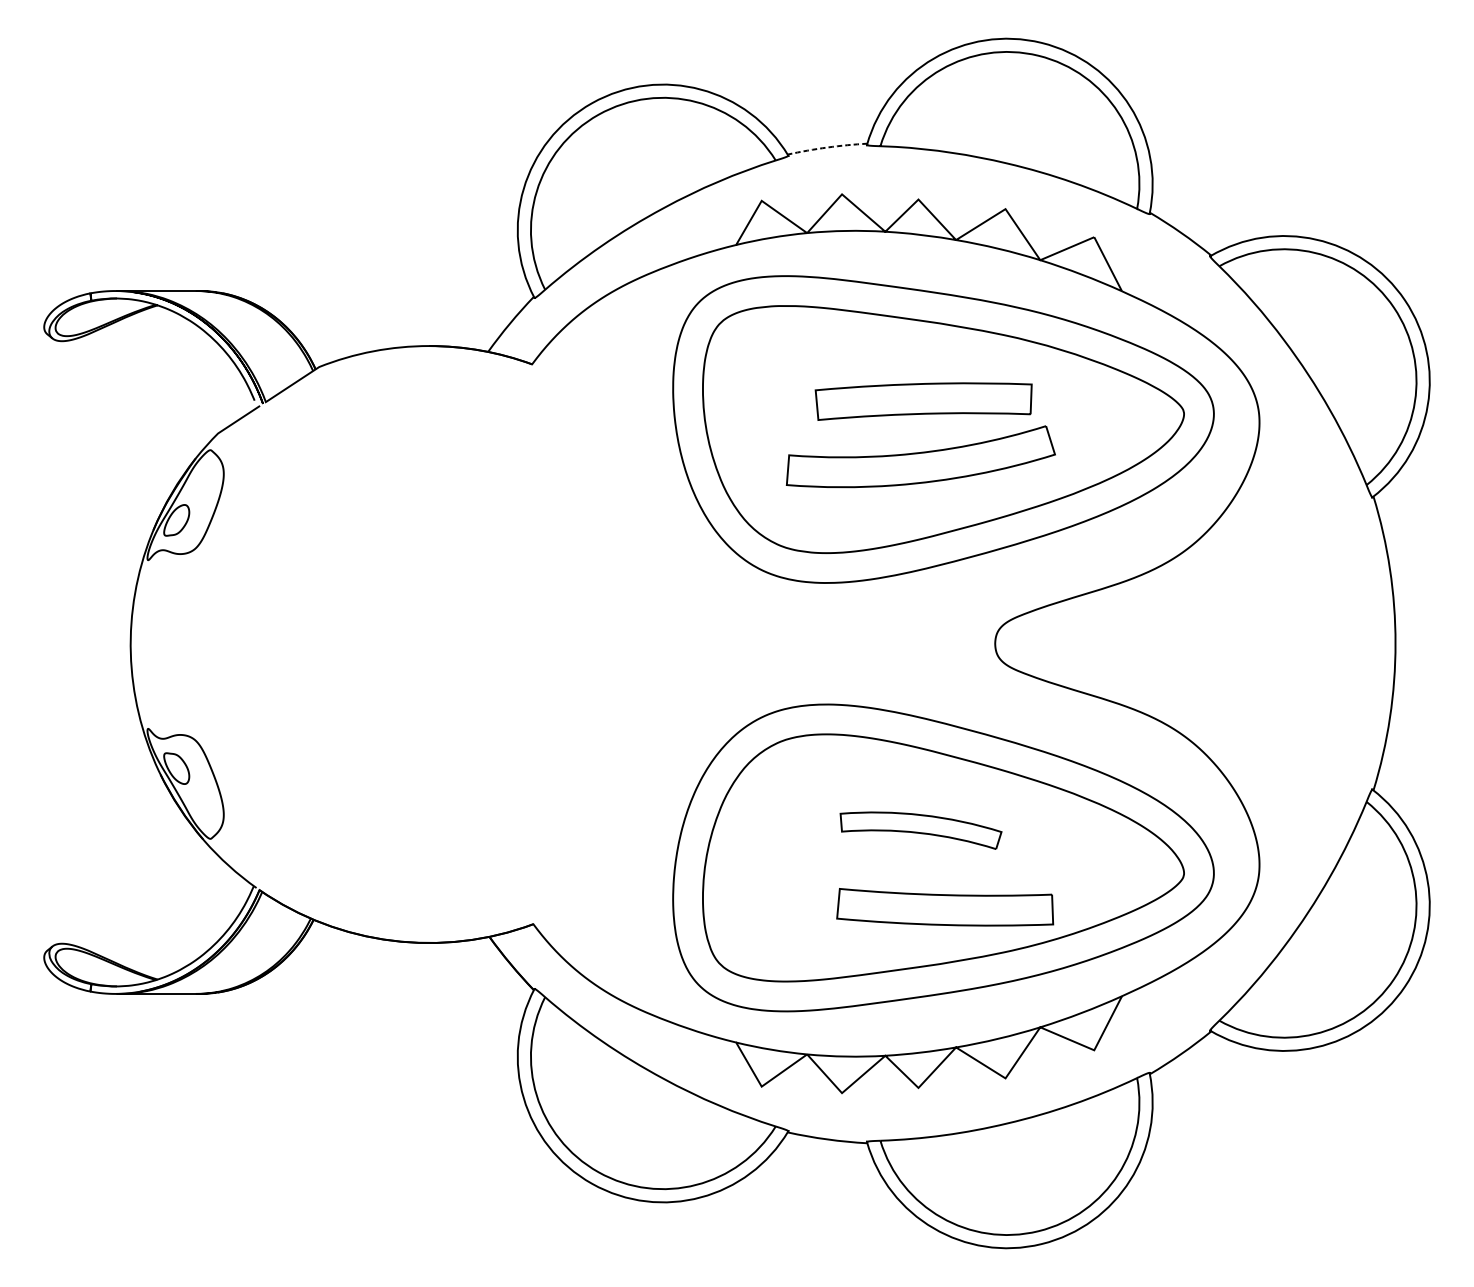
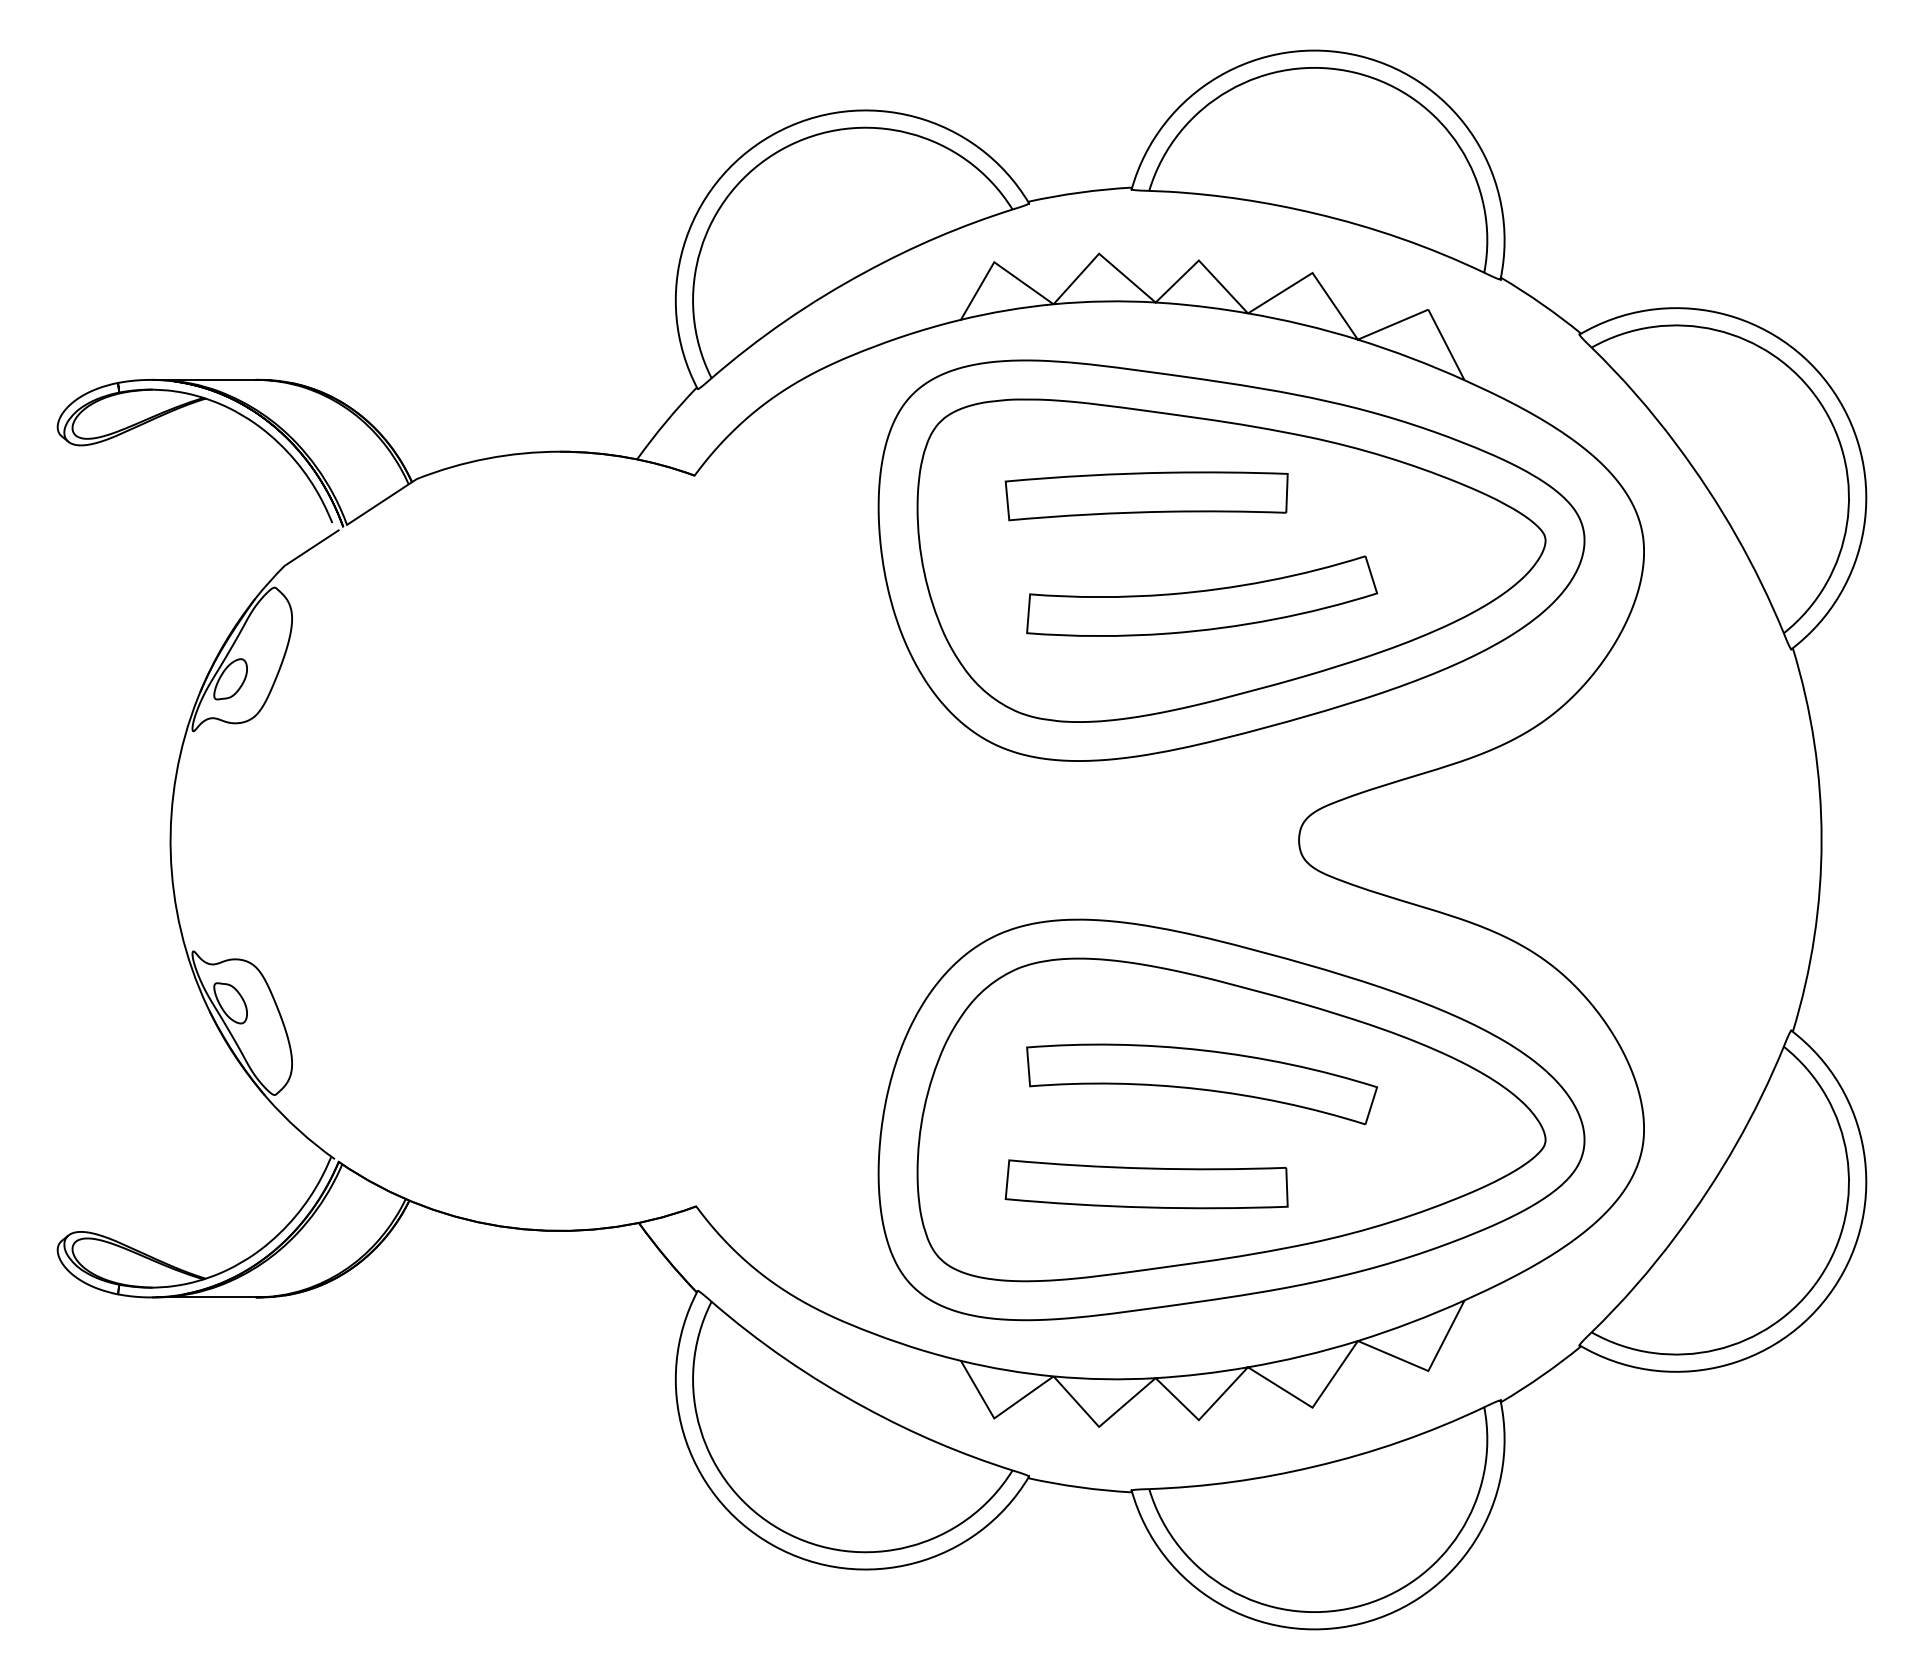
arc: (827, 147) -> (1079, 192), dashed -> solid
part: (923, 401) -> (1146, 496), moved
part: (921, 830) -> (1202, 1084), size x1.67
part: (944, 907) -> (1146, 1184), moved

